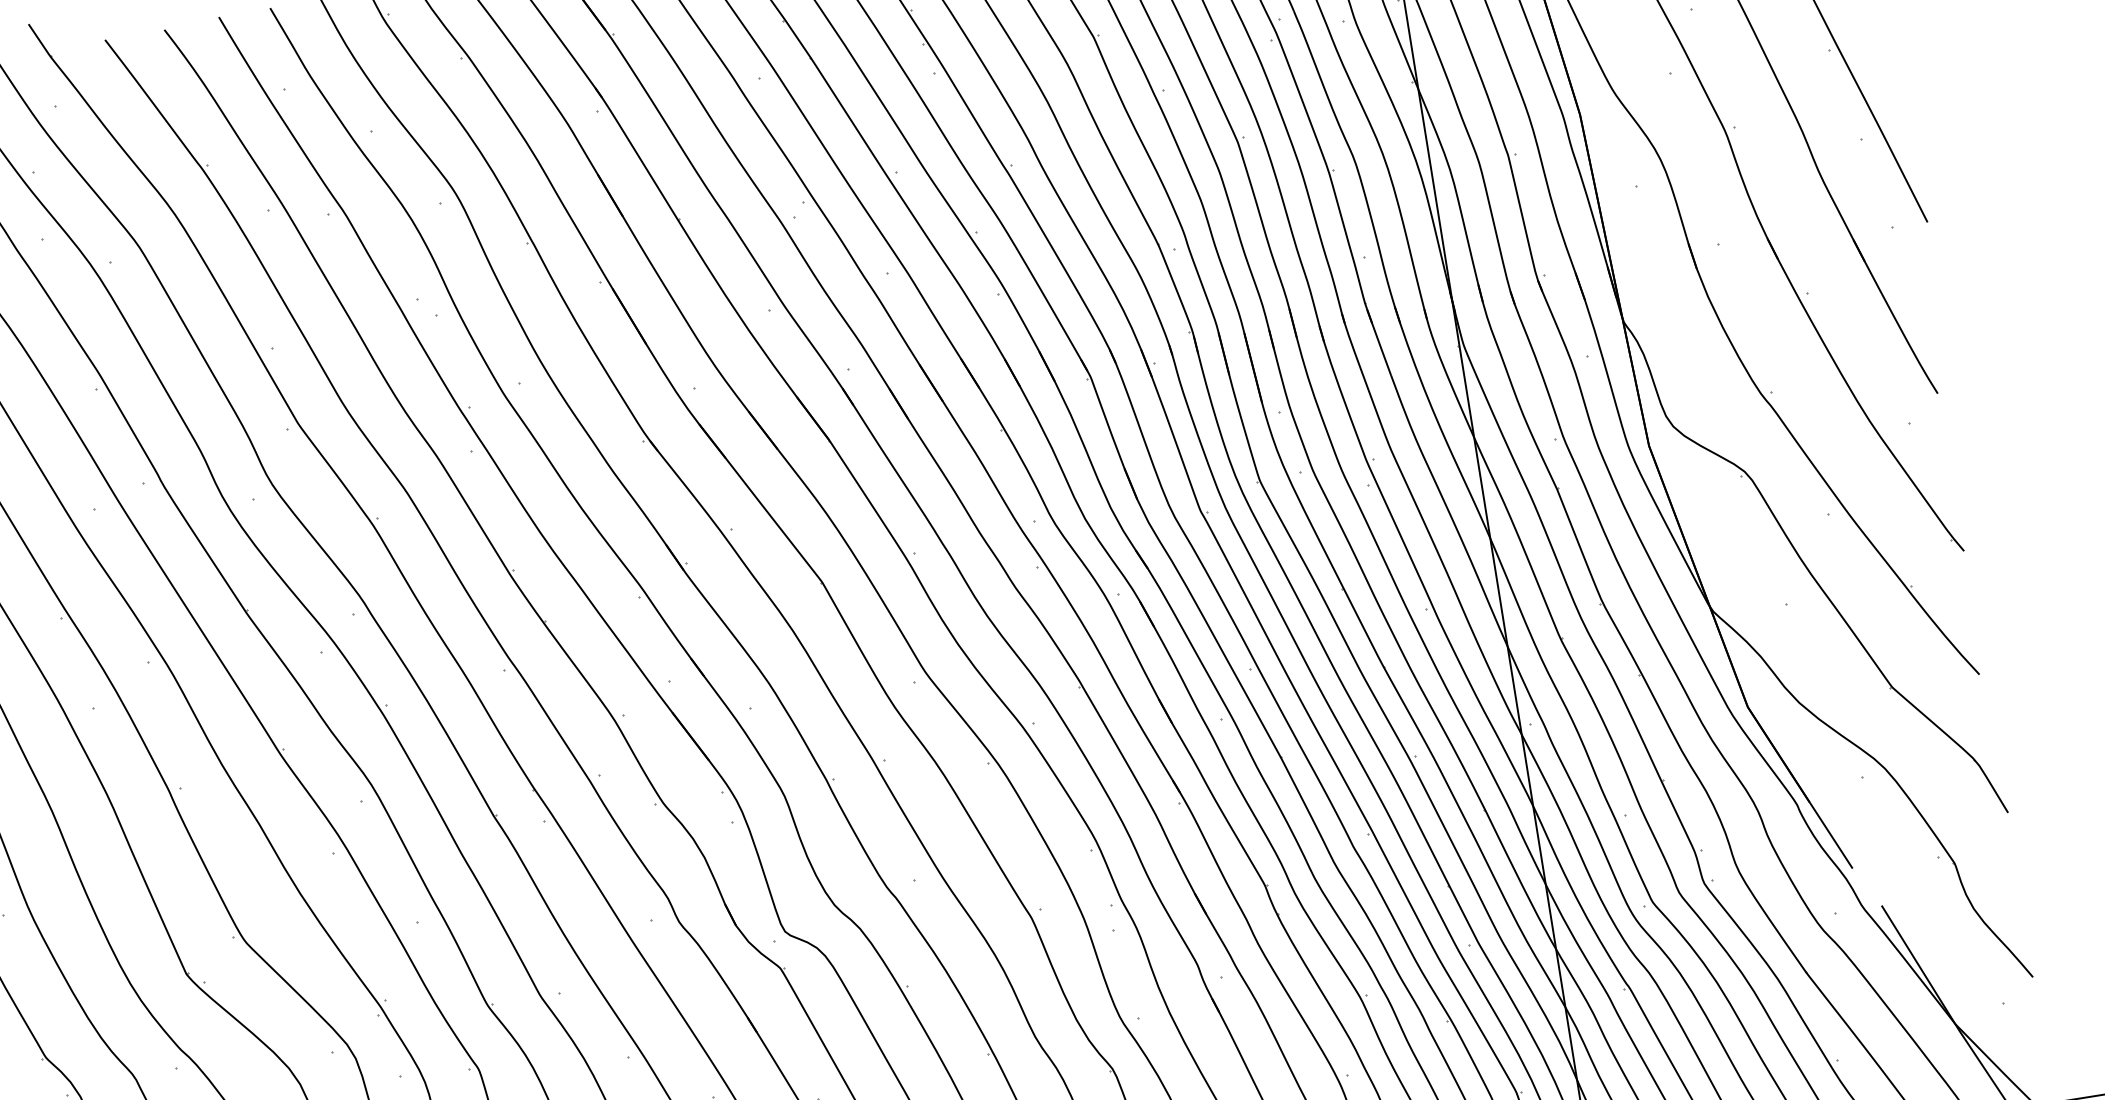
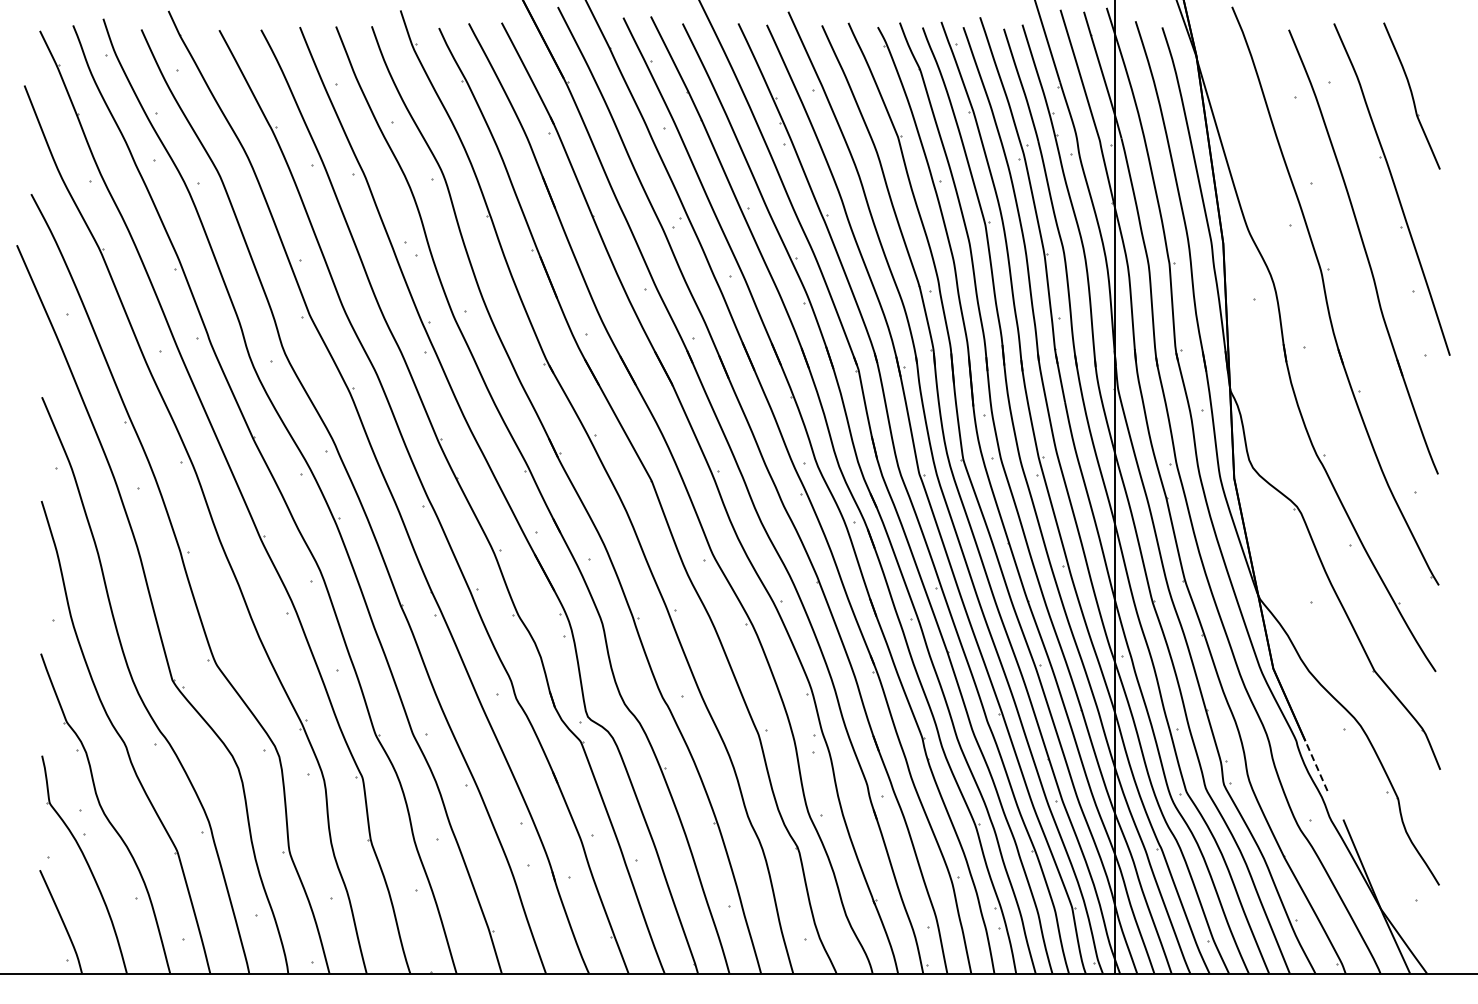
line: (1831, 834) -> (1316, 765), solid -> dashed

